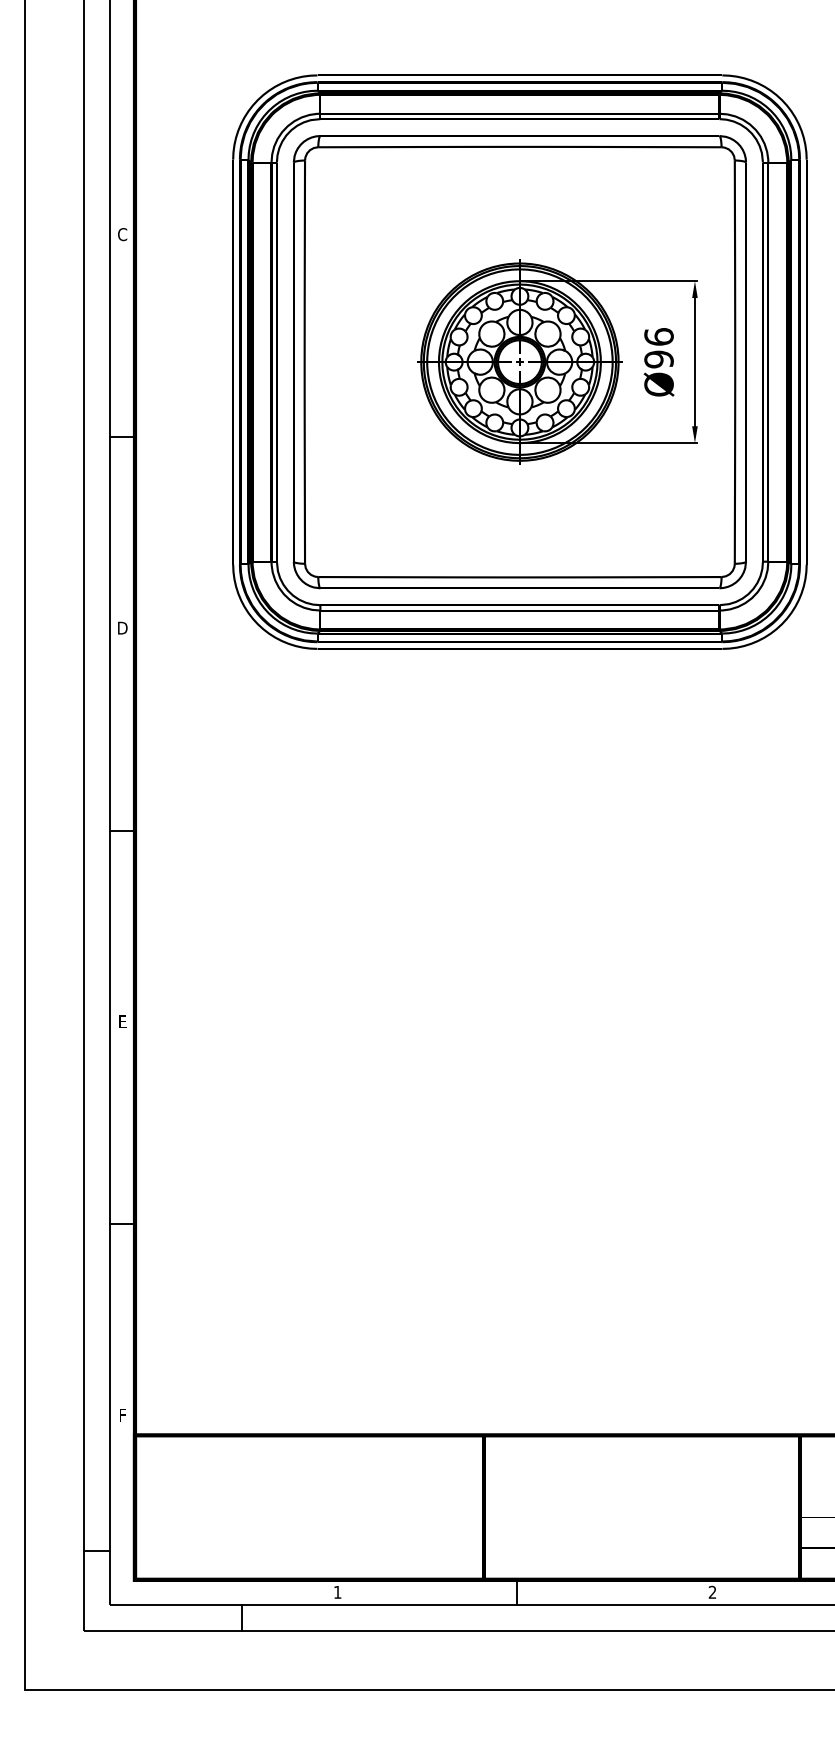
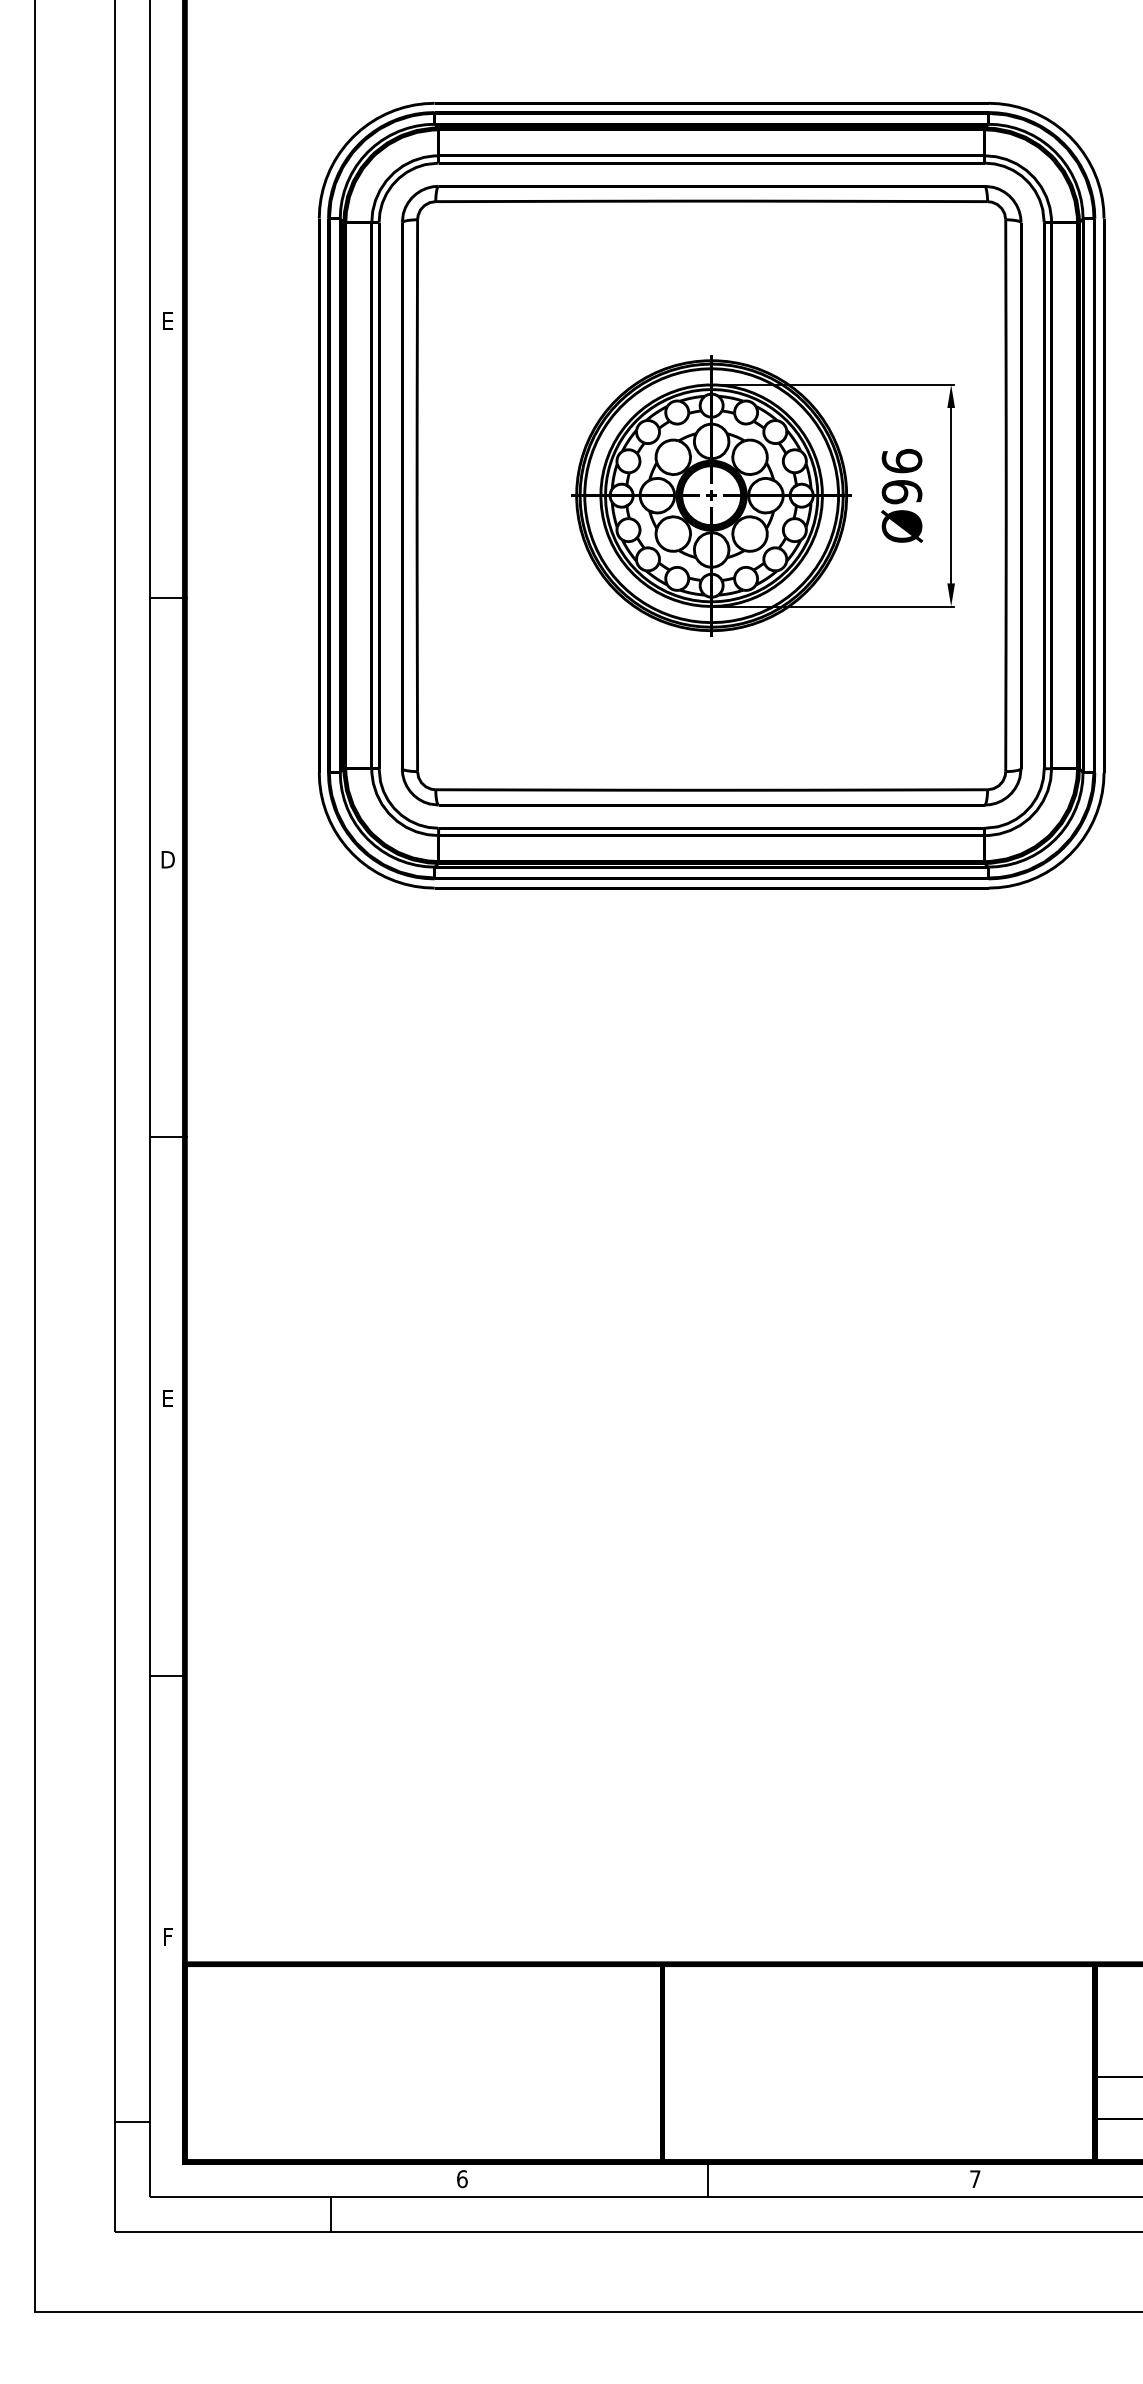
text: (122, 234) -> (167, 321), C -> E
text: (337, 1591) -> (462, 2177), 1 -> 6
text: (712, 1591) -> (975, 2177), 2 -> 7

